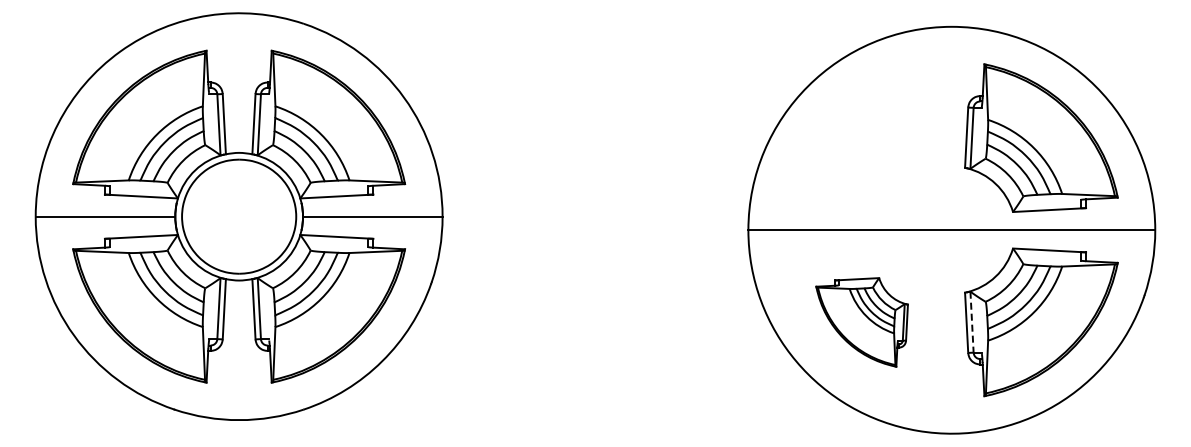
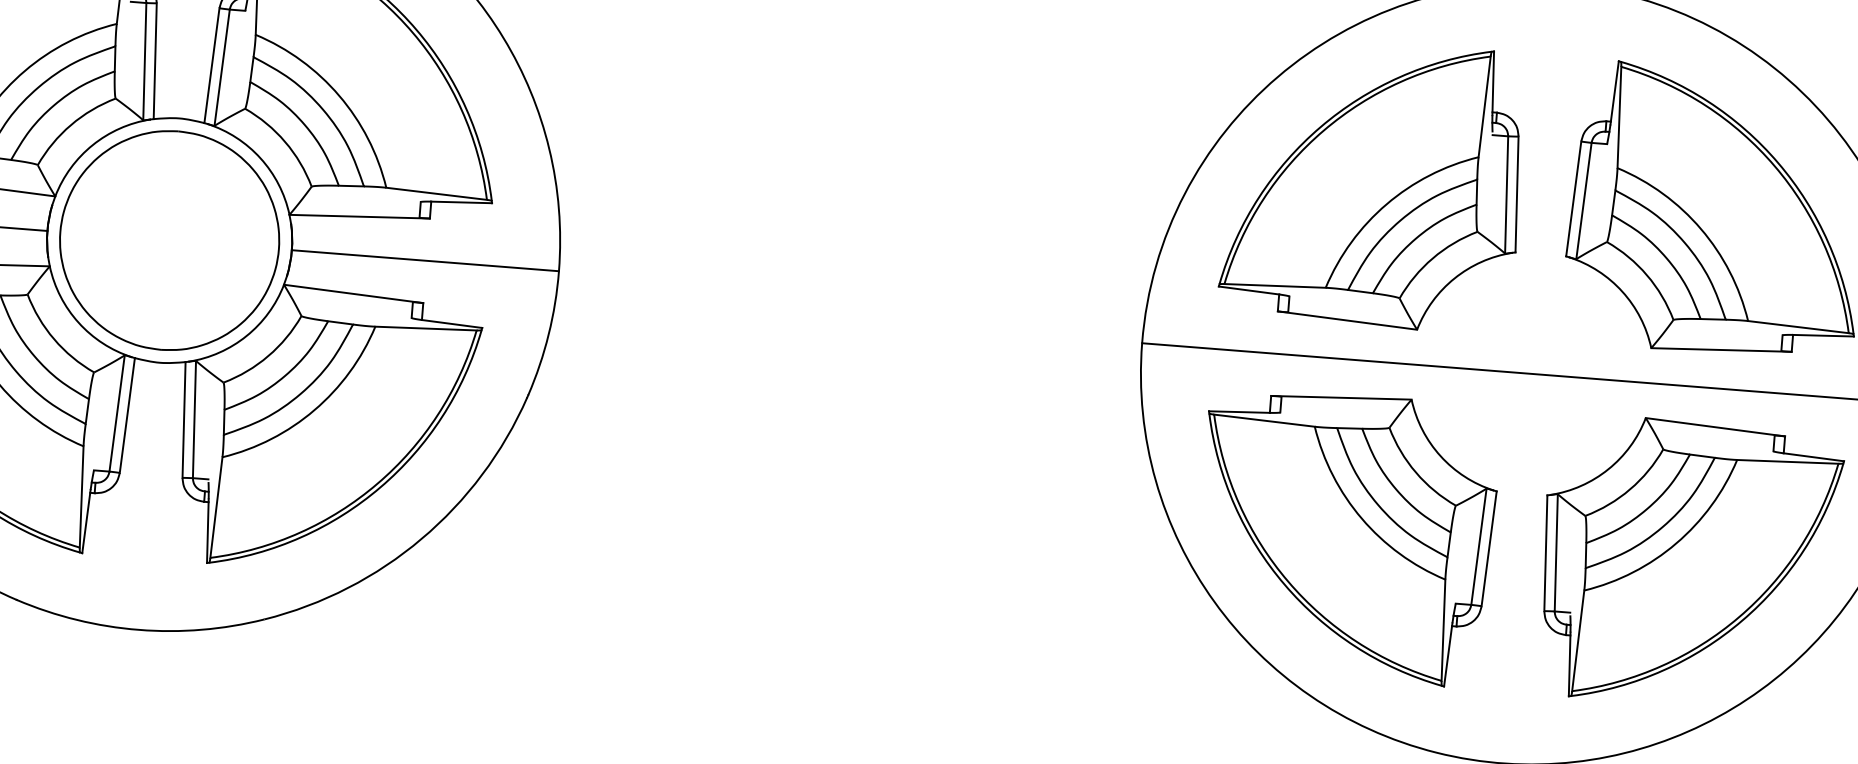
part: (862, 137) -> (1374, 182), added
part: (861, 322) -> (1344, 536), size x1.67
line: (972, 322) -> (1557, 553), dashed -> solid

